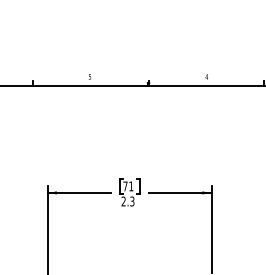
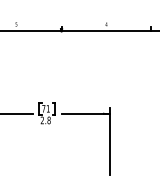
text: (132, 201) -> (49, 120), 2.3 -> 2.8

